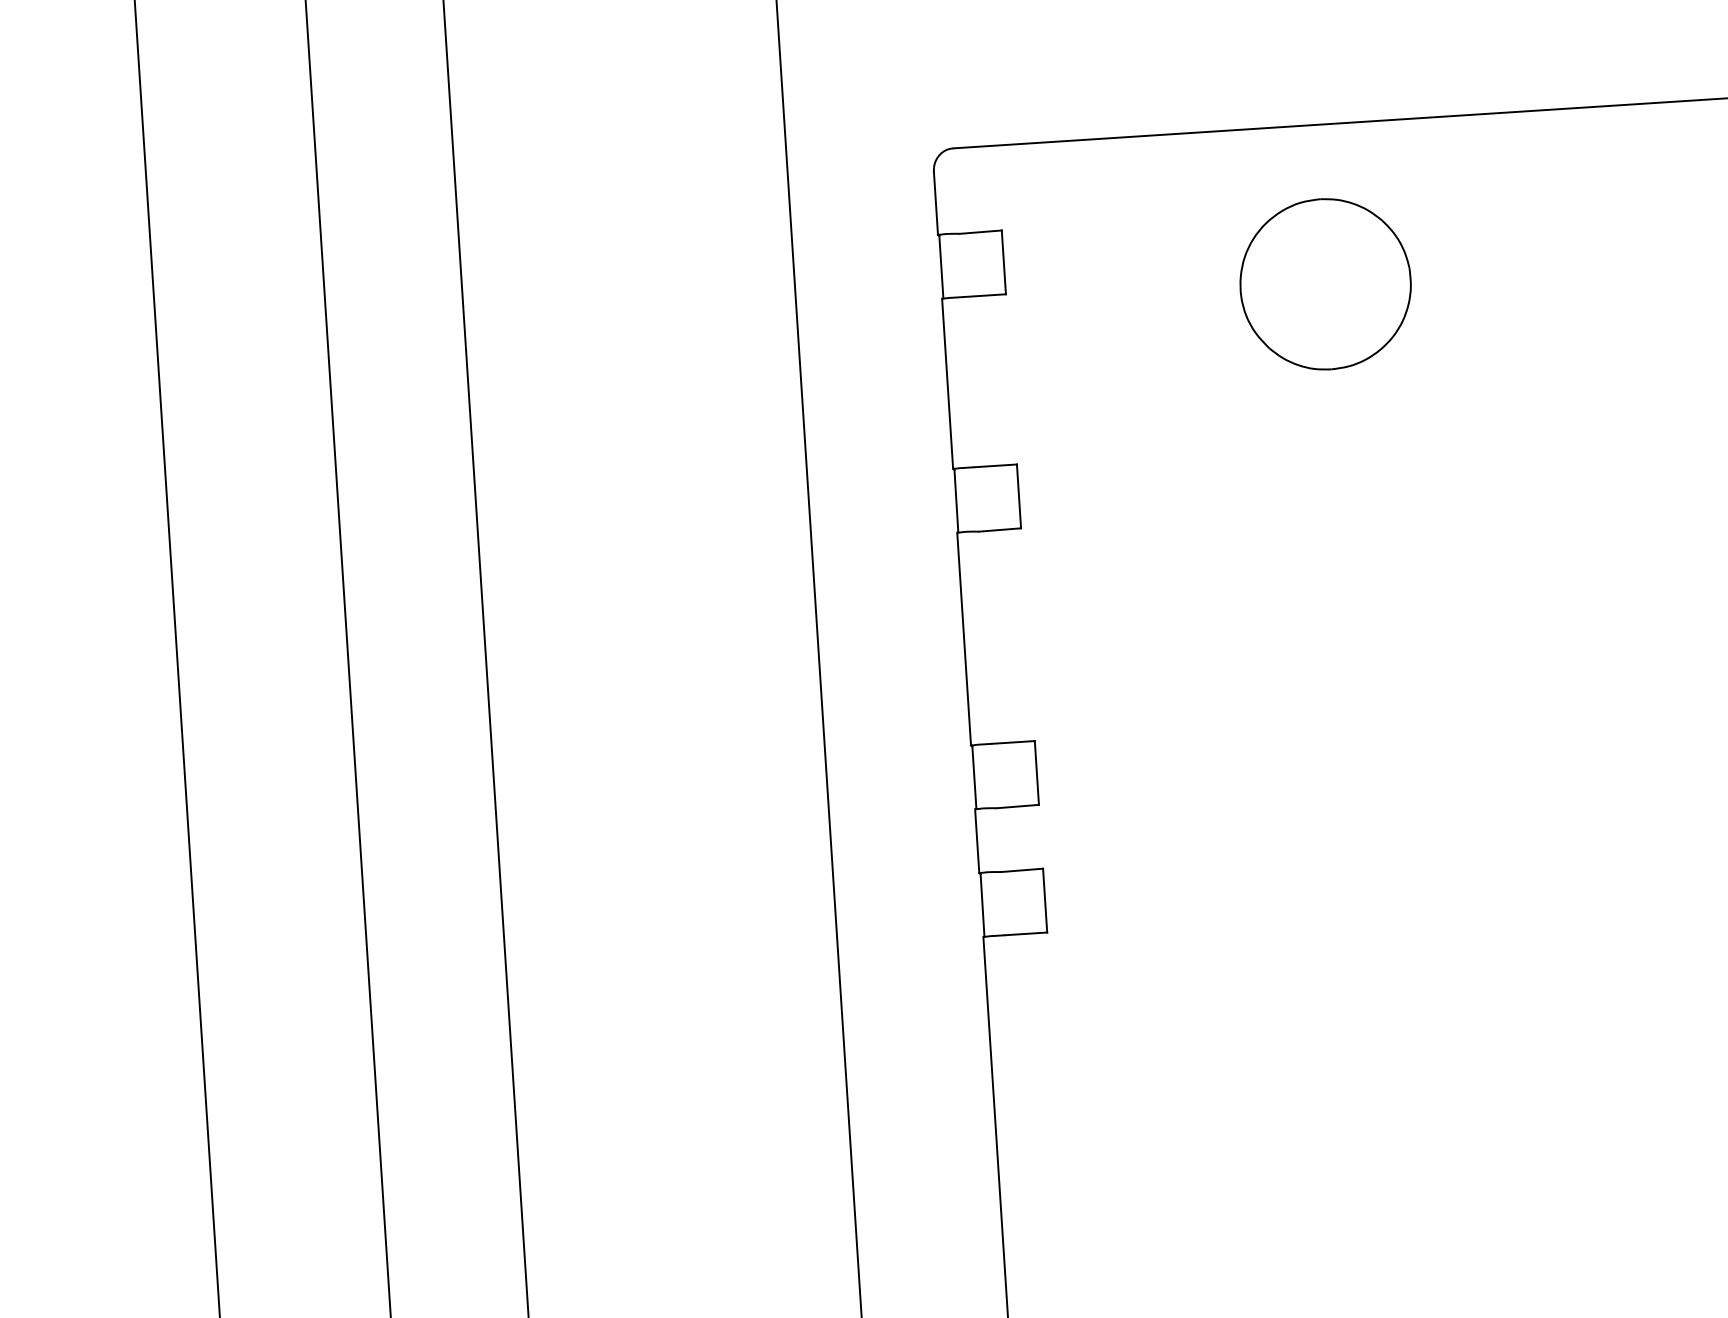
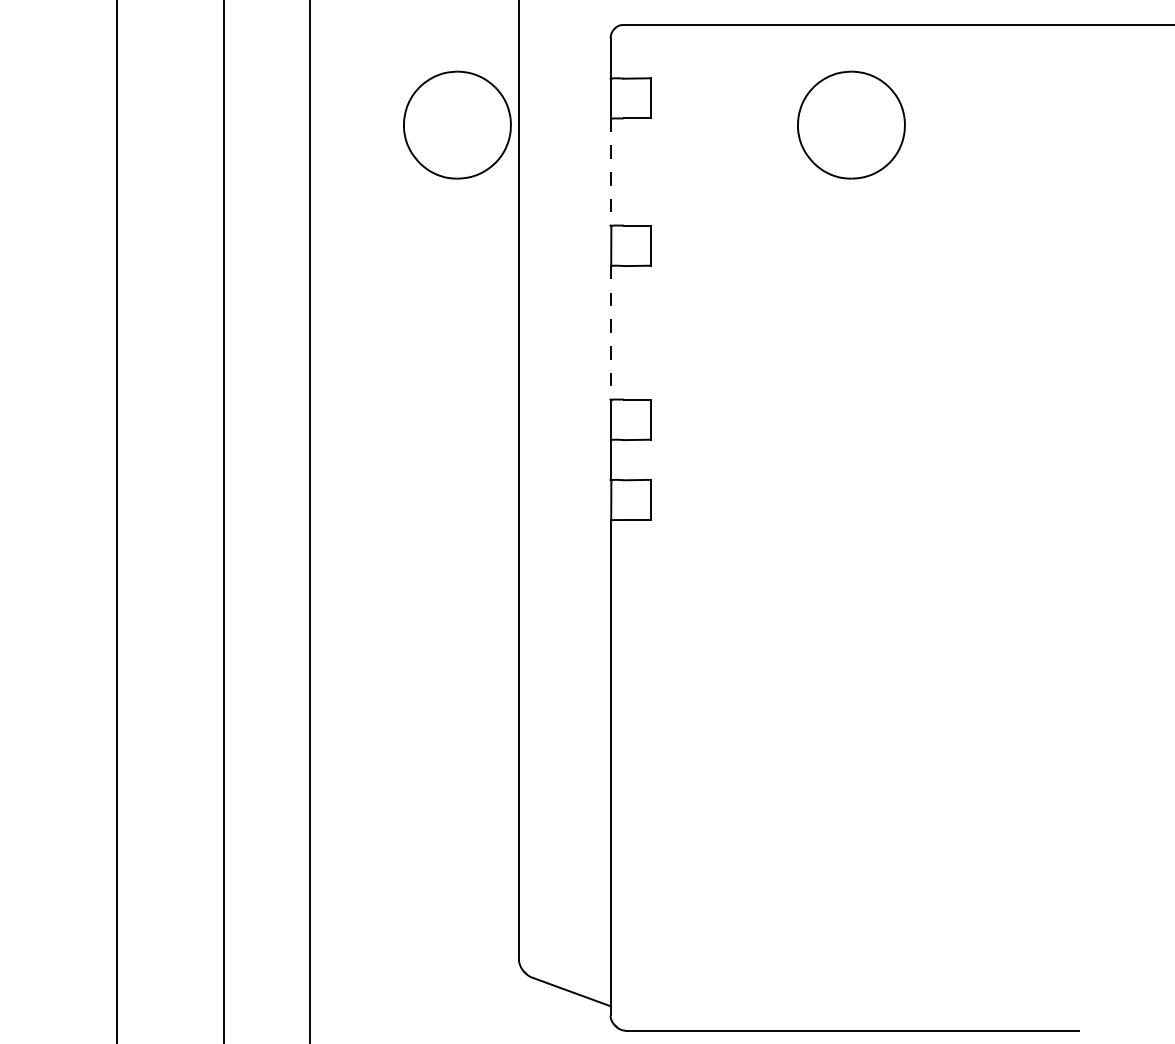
part: (699, 323) -> (457, 124), added
line: (947, 384) -> (610, 172), solid -> dashed
line: (964, 638) -> (610, 332), solid -> dashed

